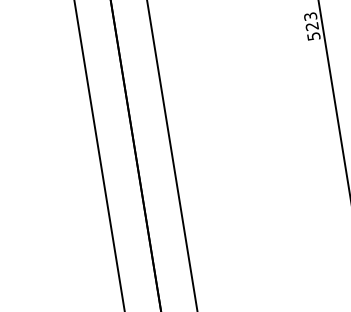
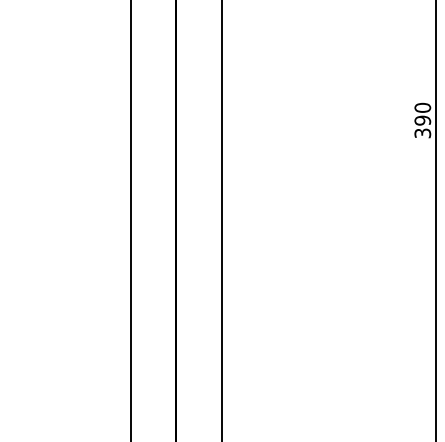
text: (311, 25) -> (422, 119), 523 -> 390

